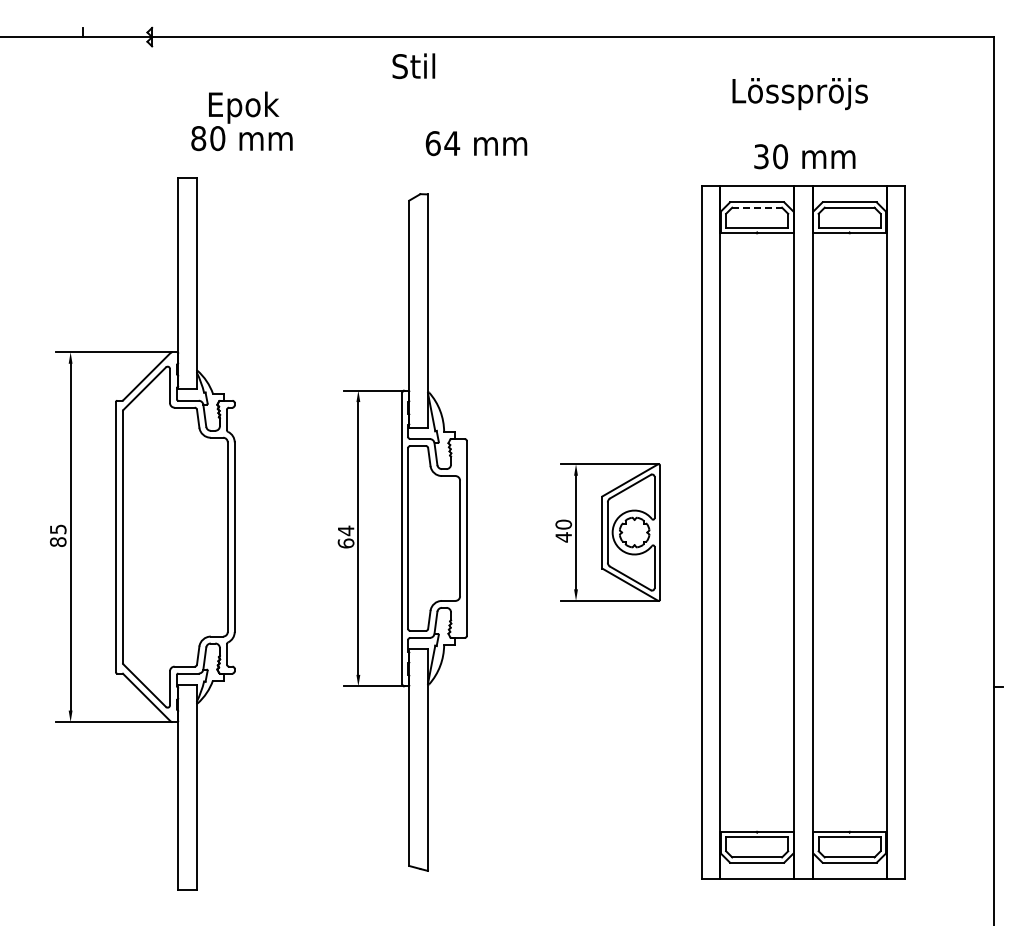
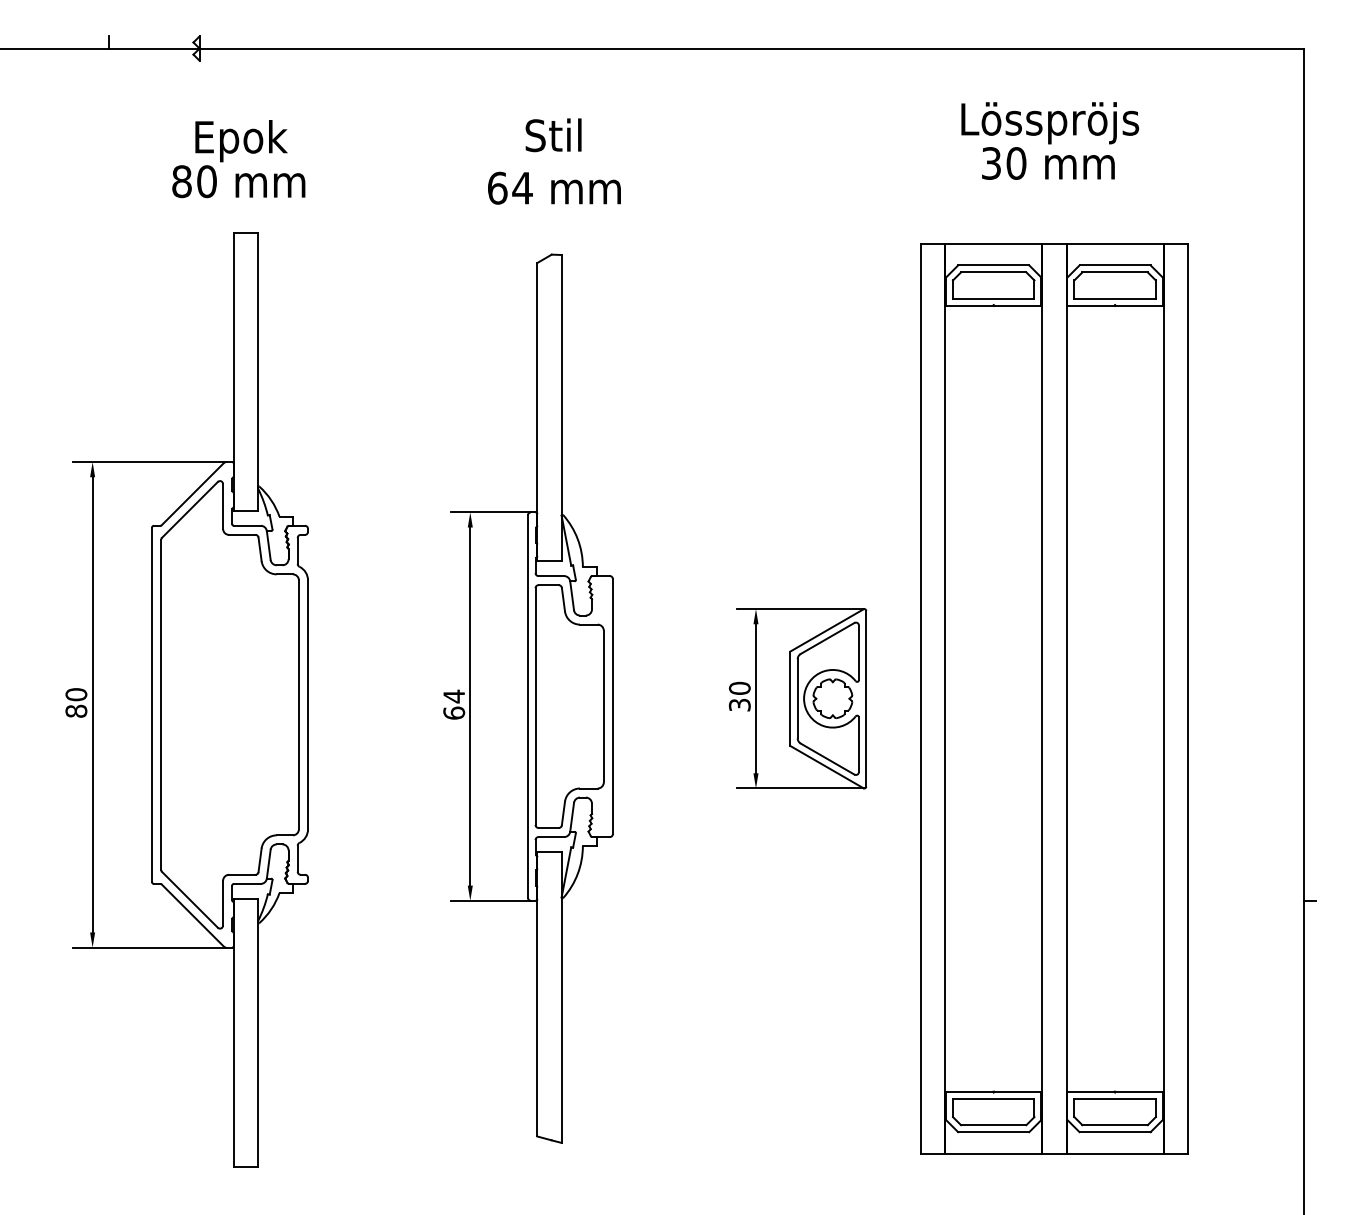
text: (413, 66) -> (553, 135), moved
text: (241, 121) -> (238, 159), moved
text: (476, 143) -> (554, 188), moved
text: (804, 156) -> (1047, 163), moved
line: (757, 207) -> (994, 272), dashed -> solid
text: (58, 529) -> (76, 694), 85 -> 80
text: (563, 537) -> (739, 705), 40 -> 30

